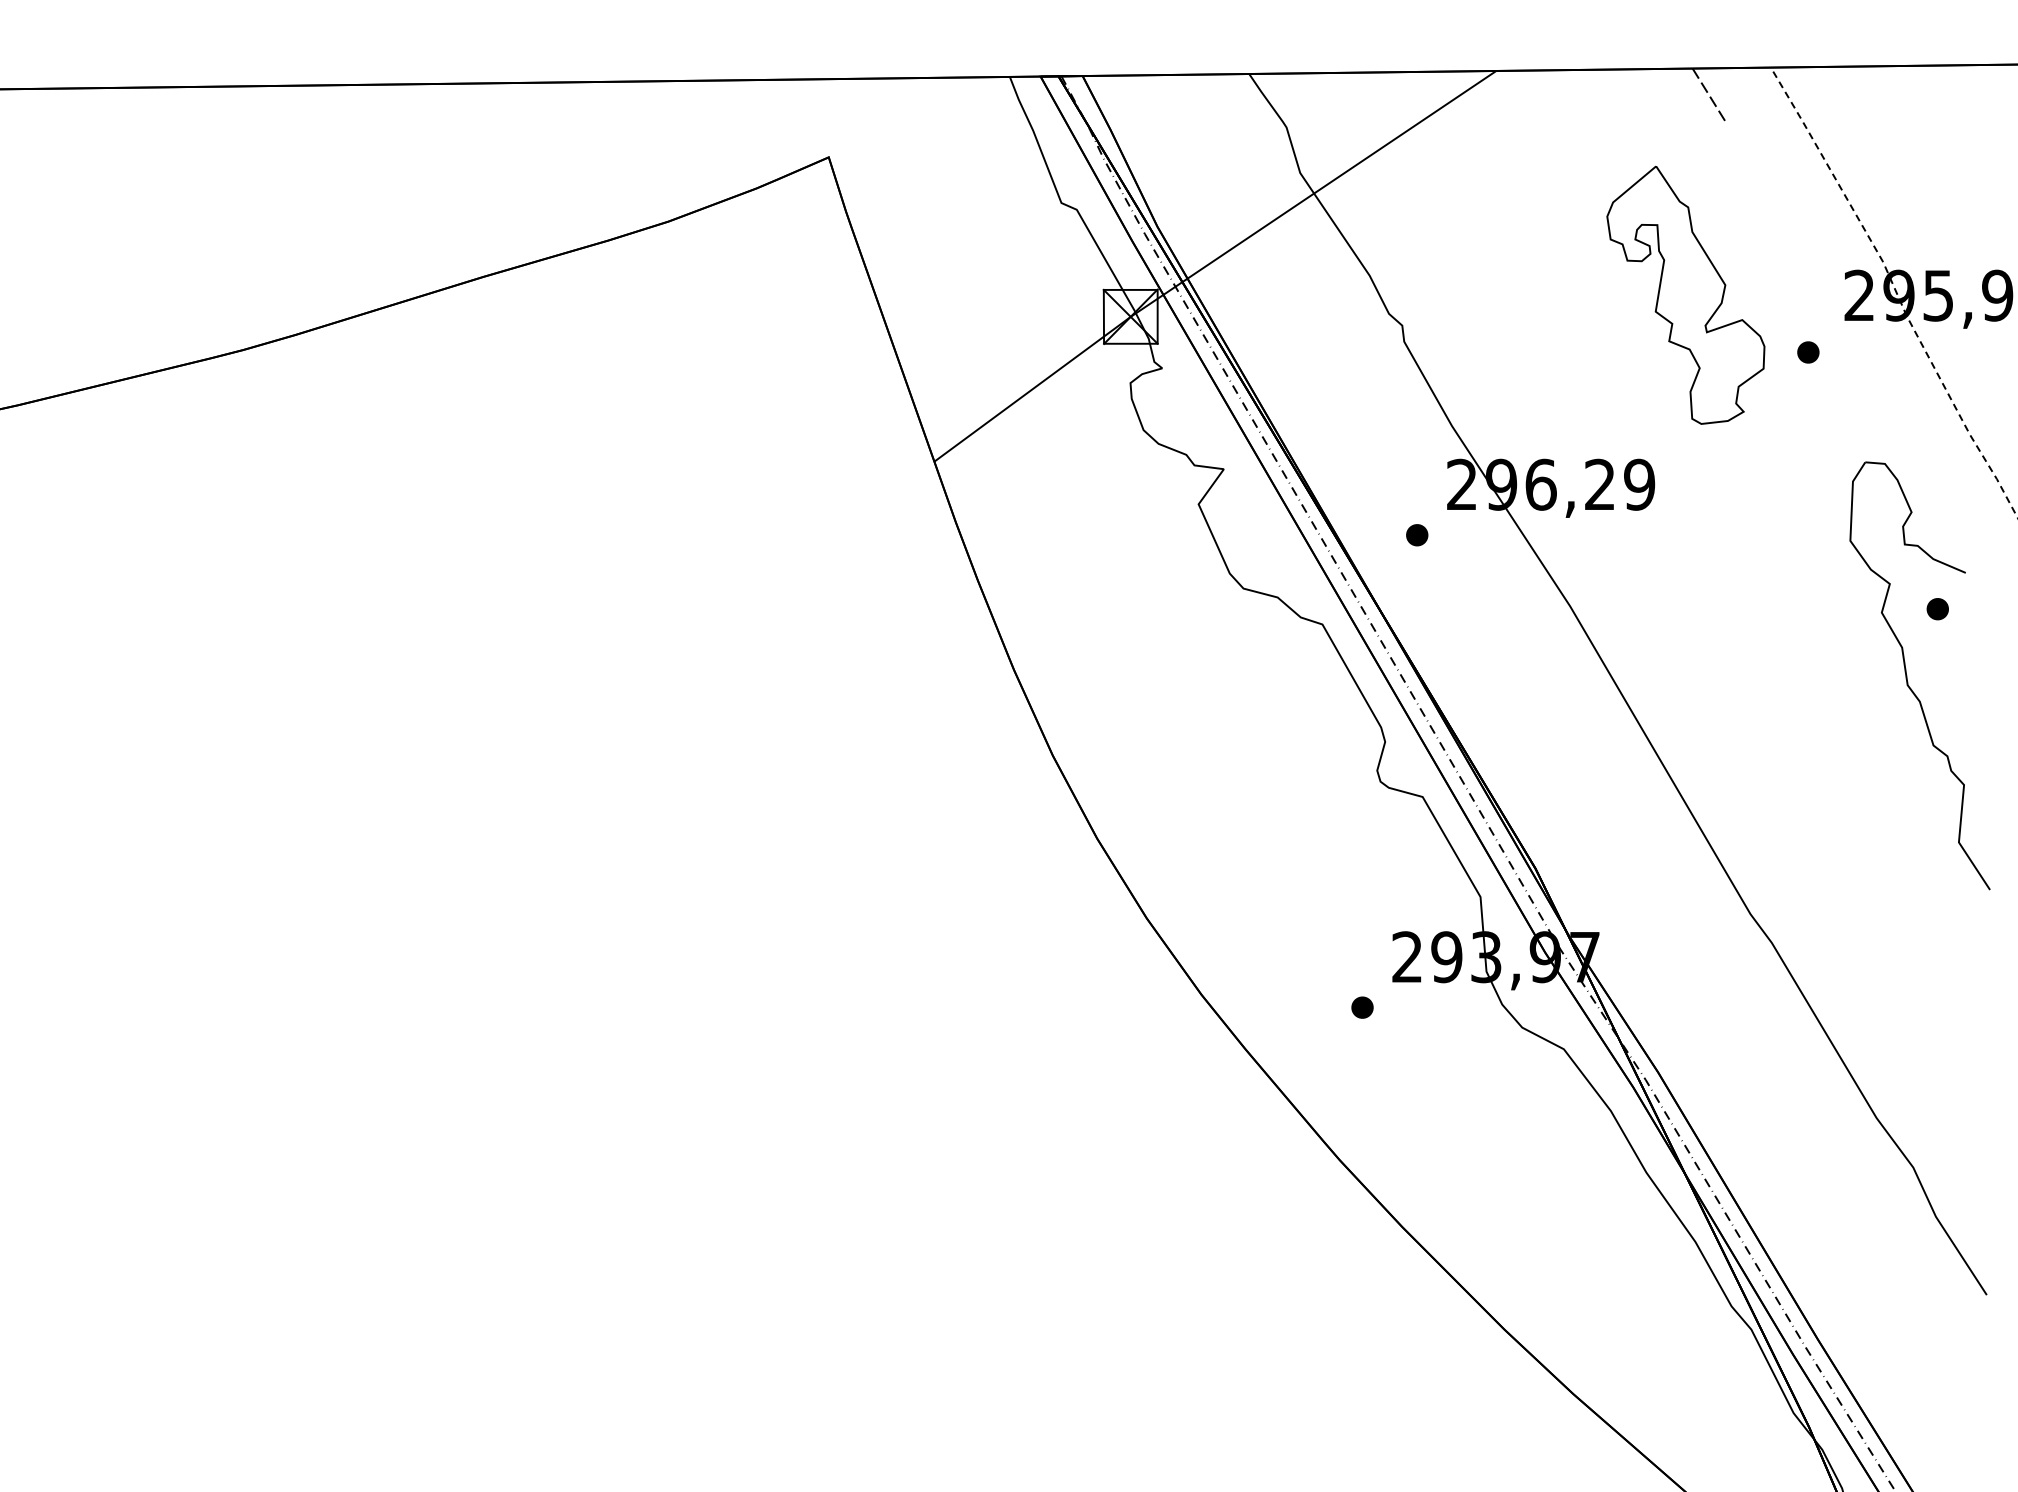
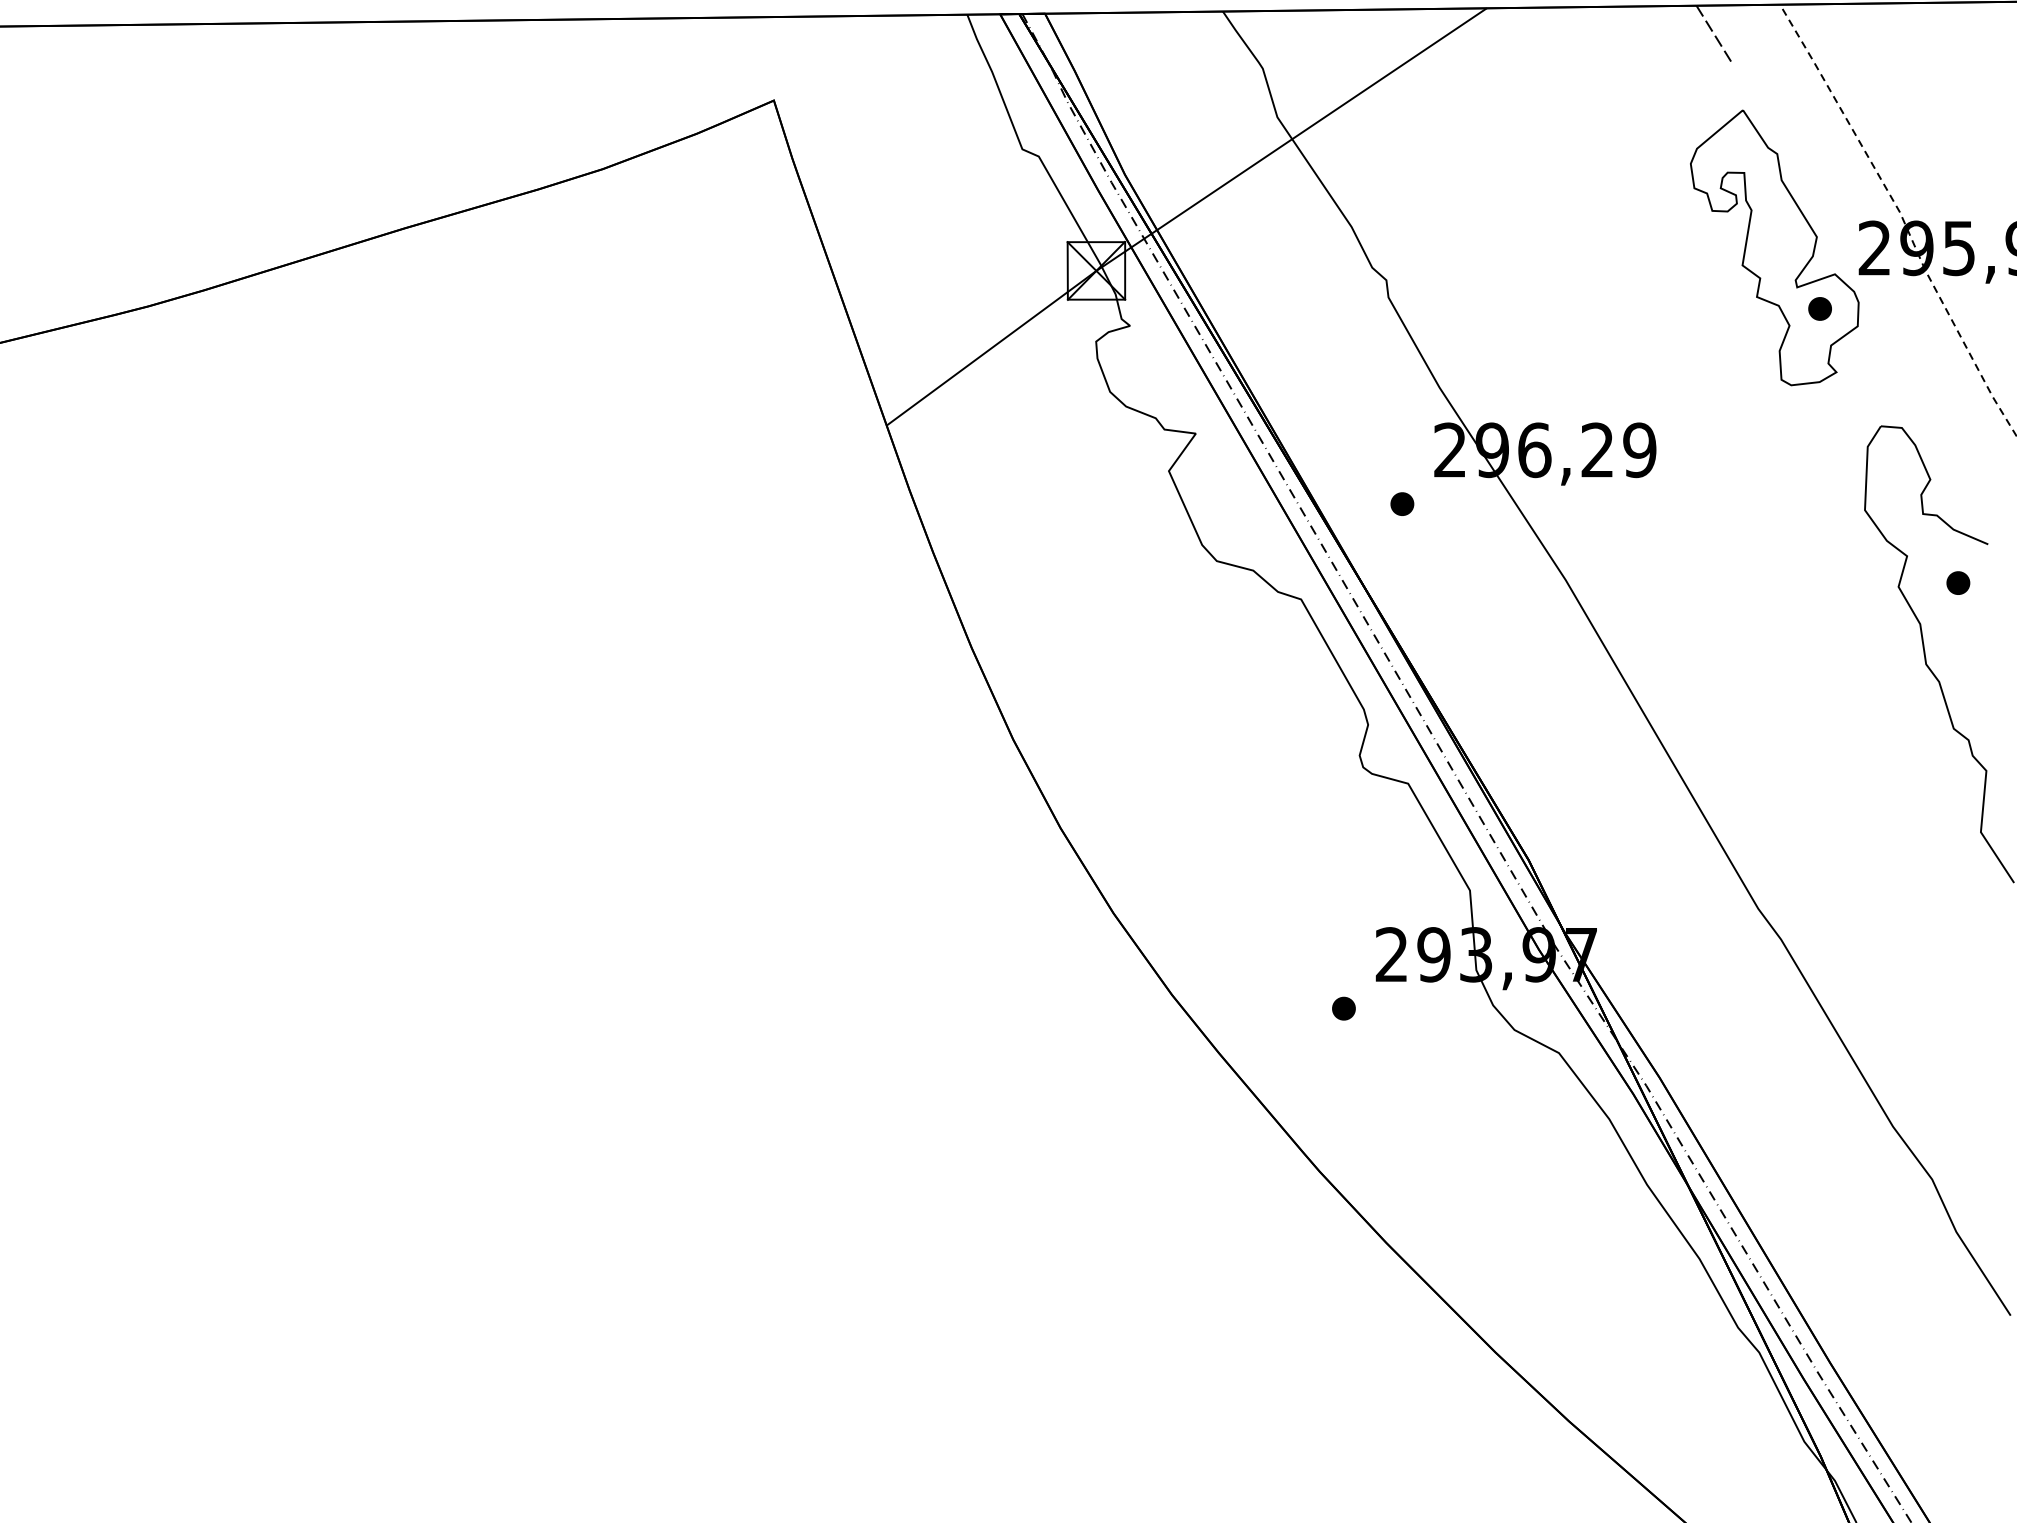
part: (1685, 294) -> (1774, 247), moved

